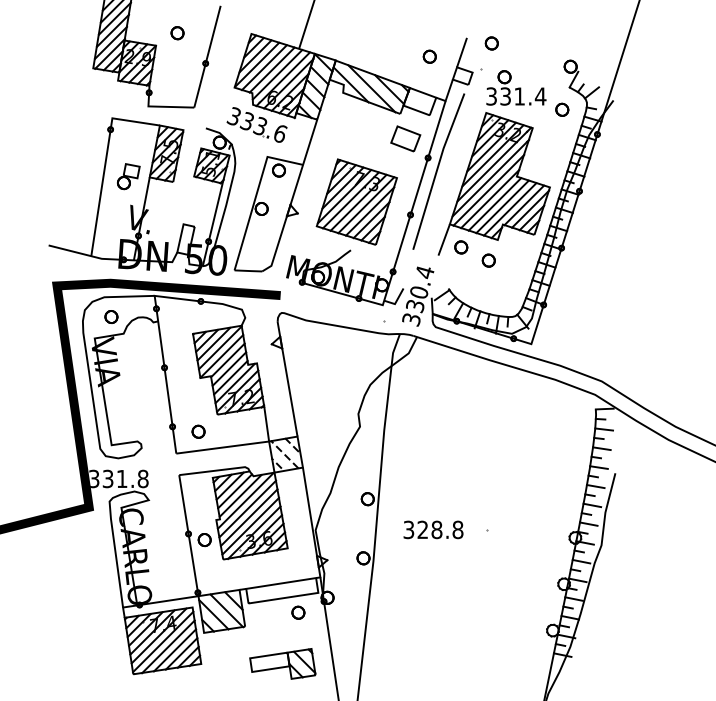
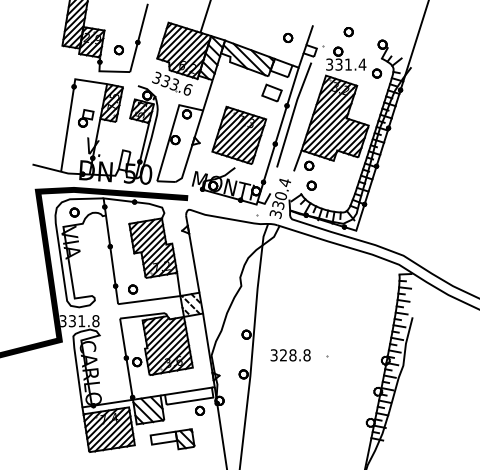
part: (176, 33) -> (118, 50), moved
part: (491, 44) -> (348, 32), moved
part: (488, 260) -> (311, 185), moved
part: (282, 664) -> (172, 439), moved

